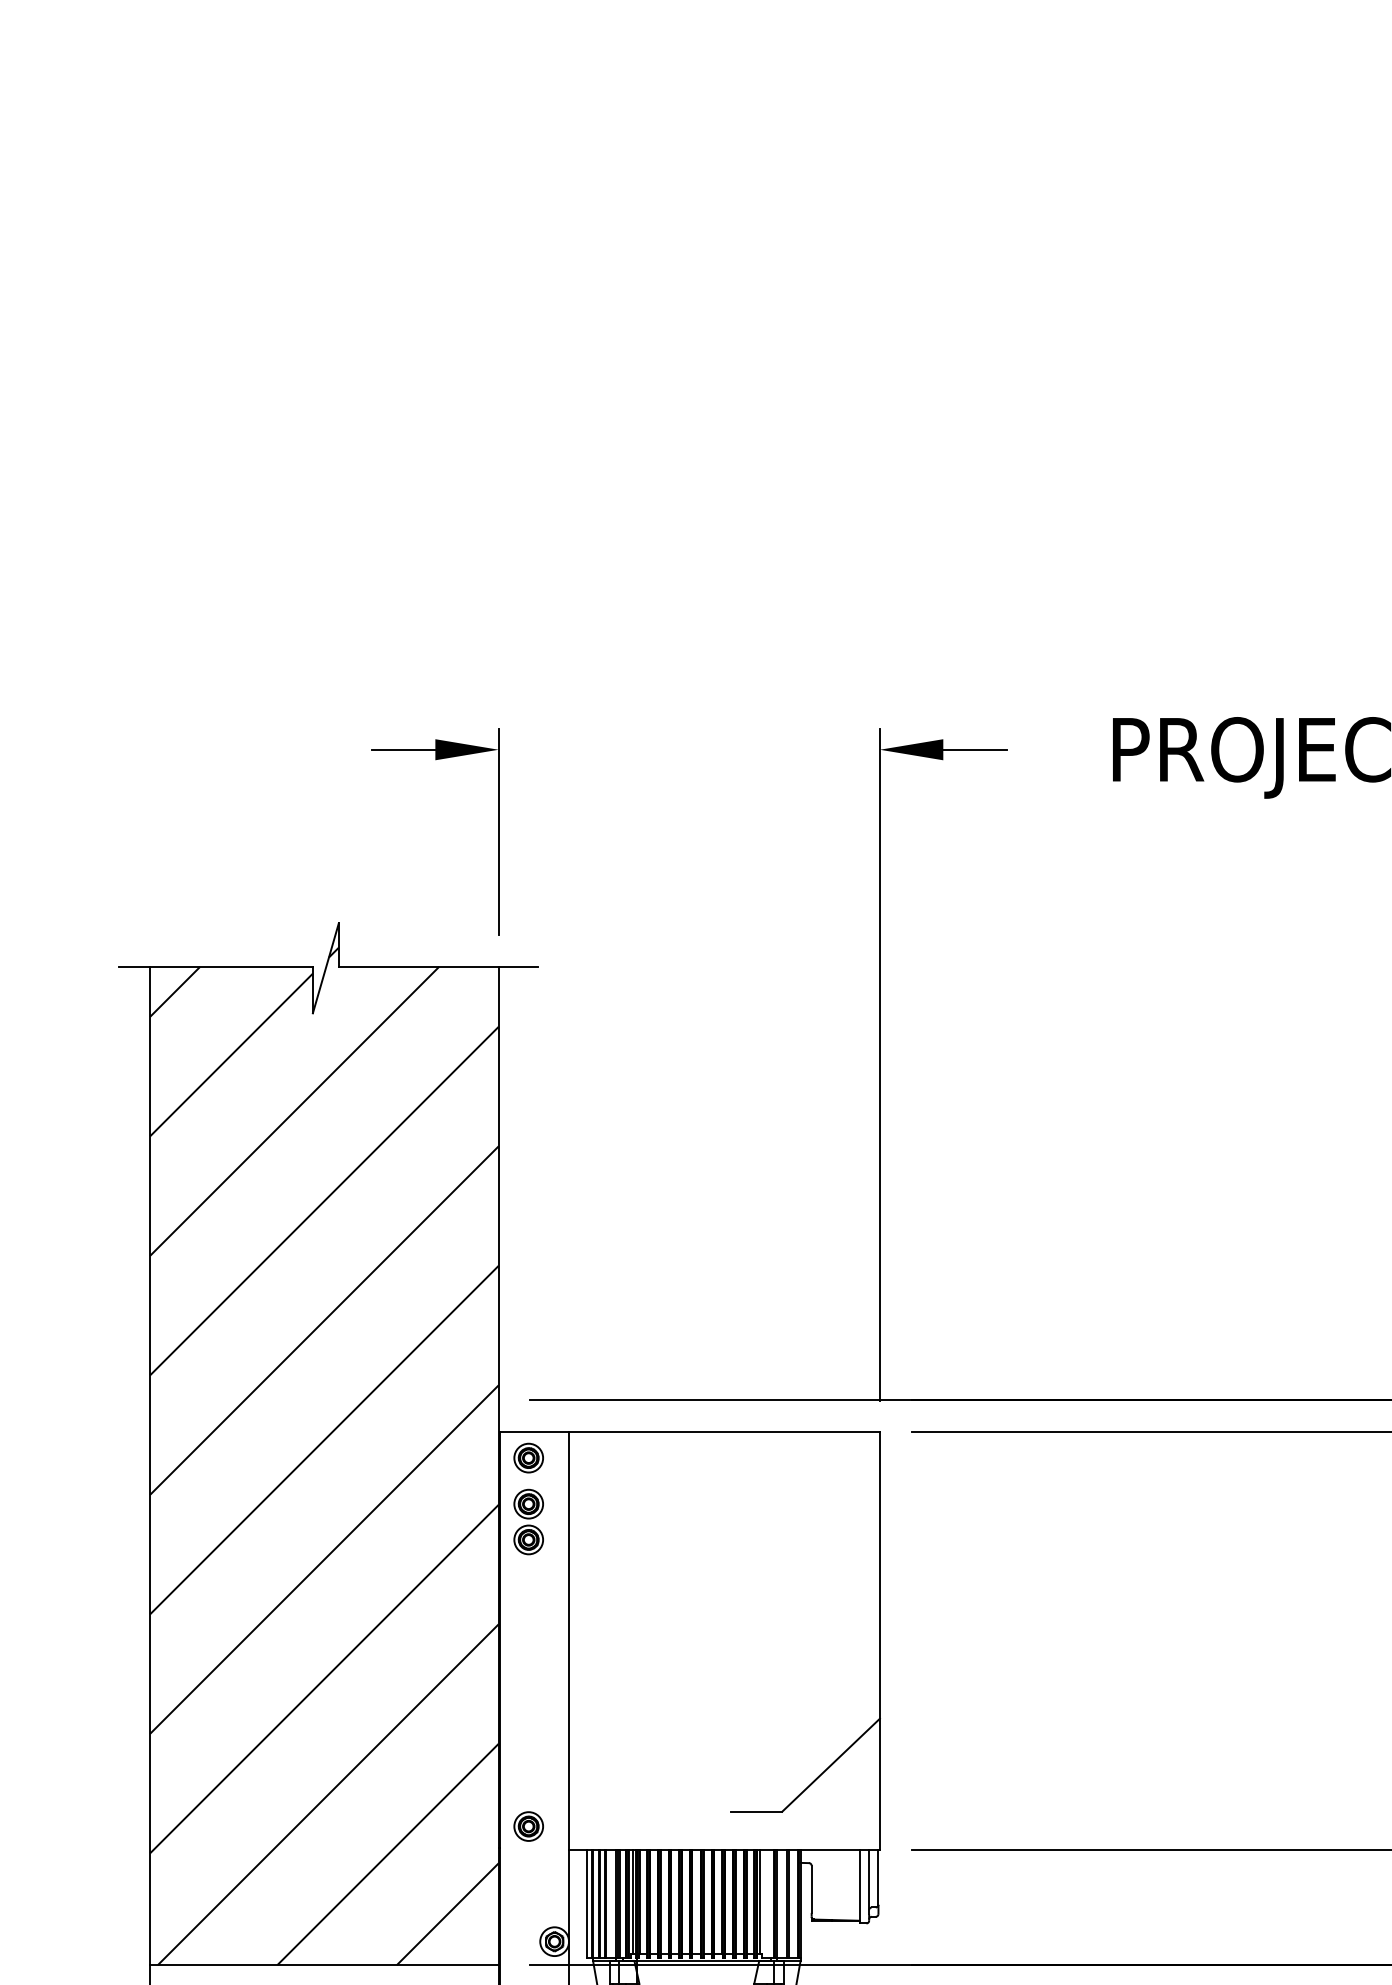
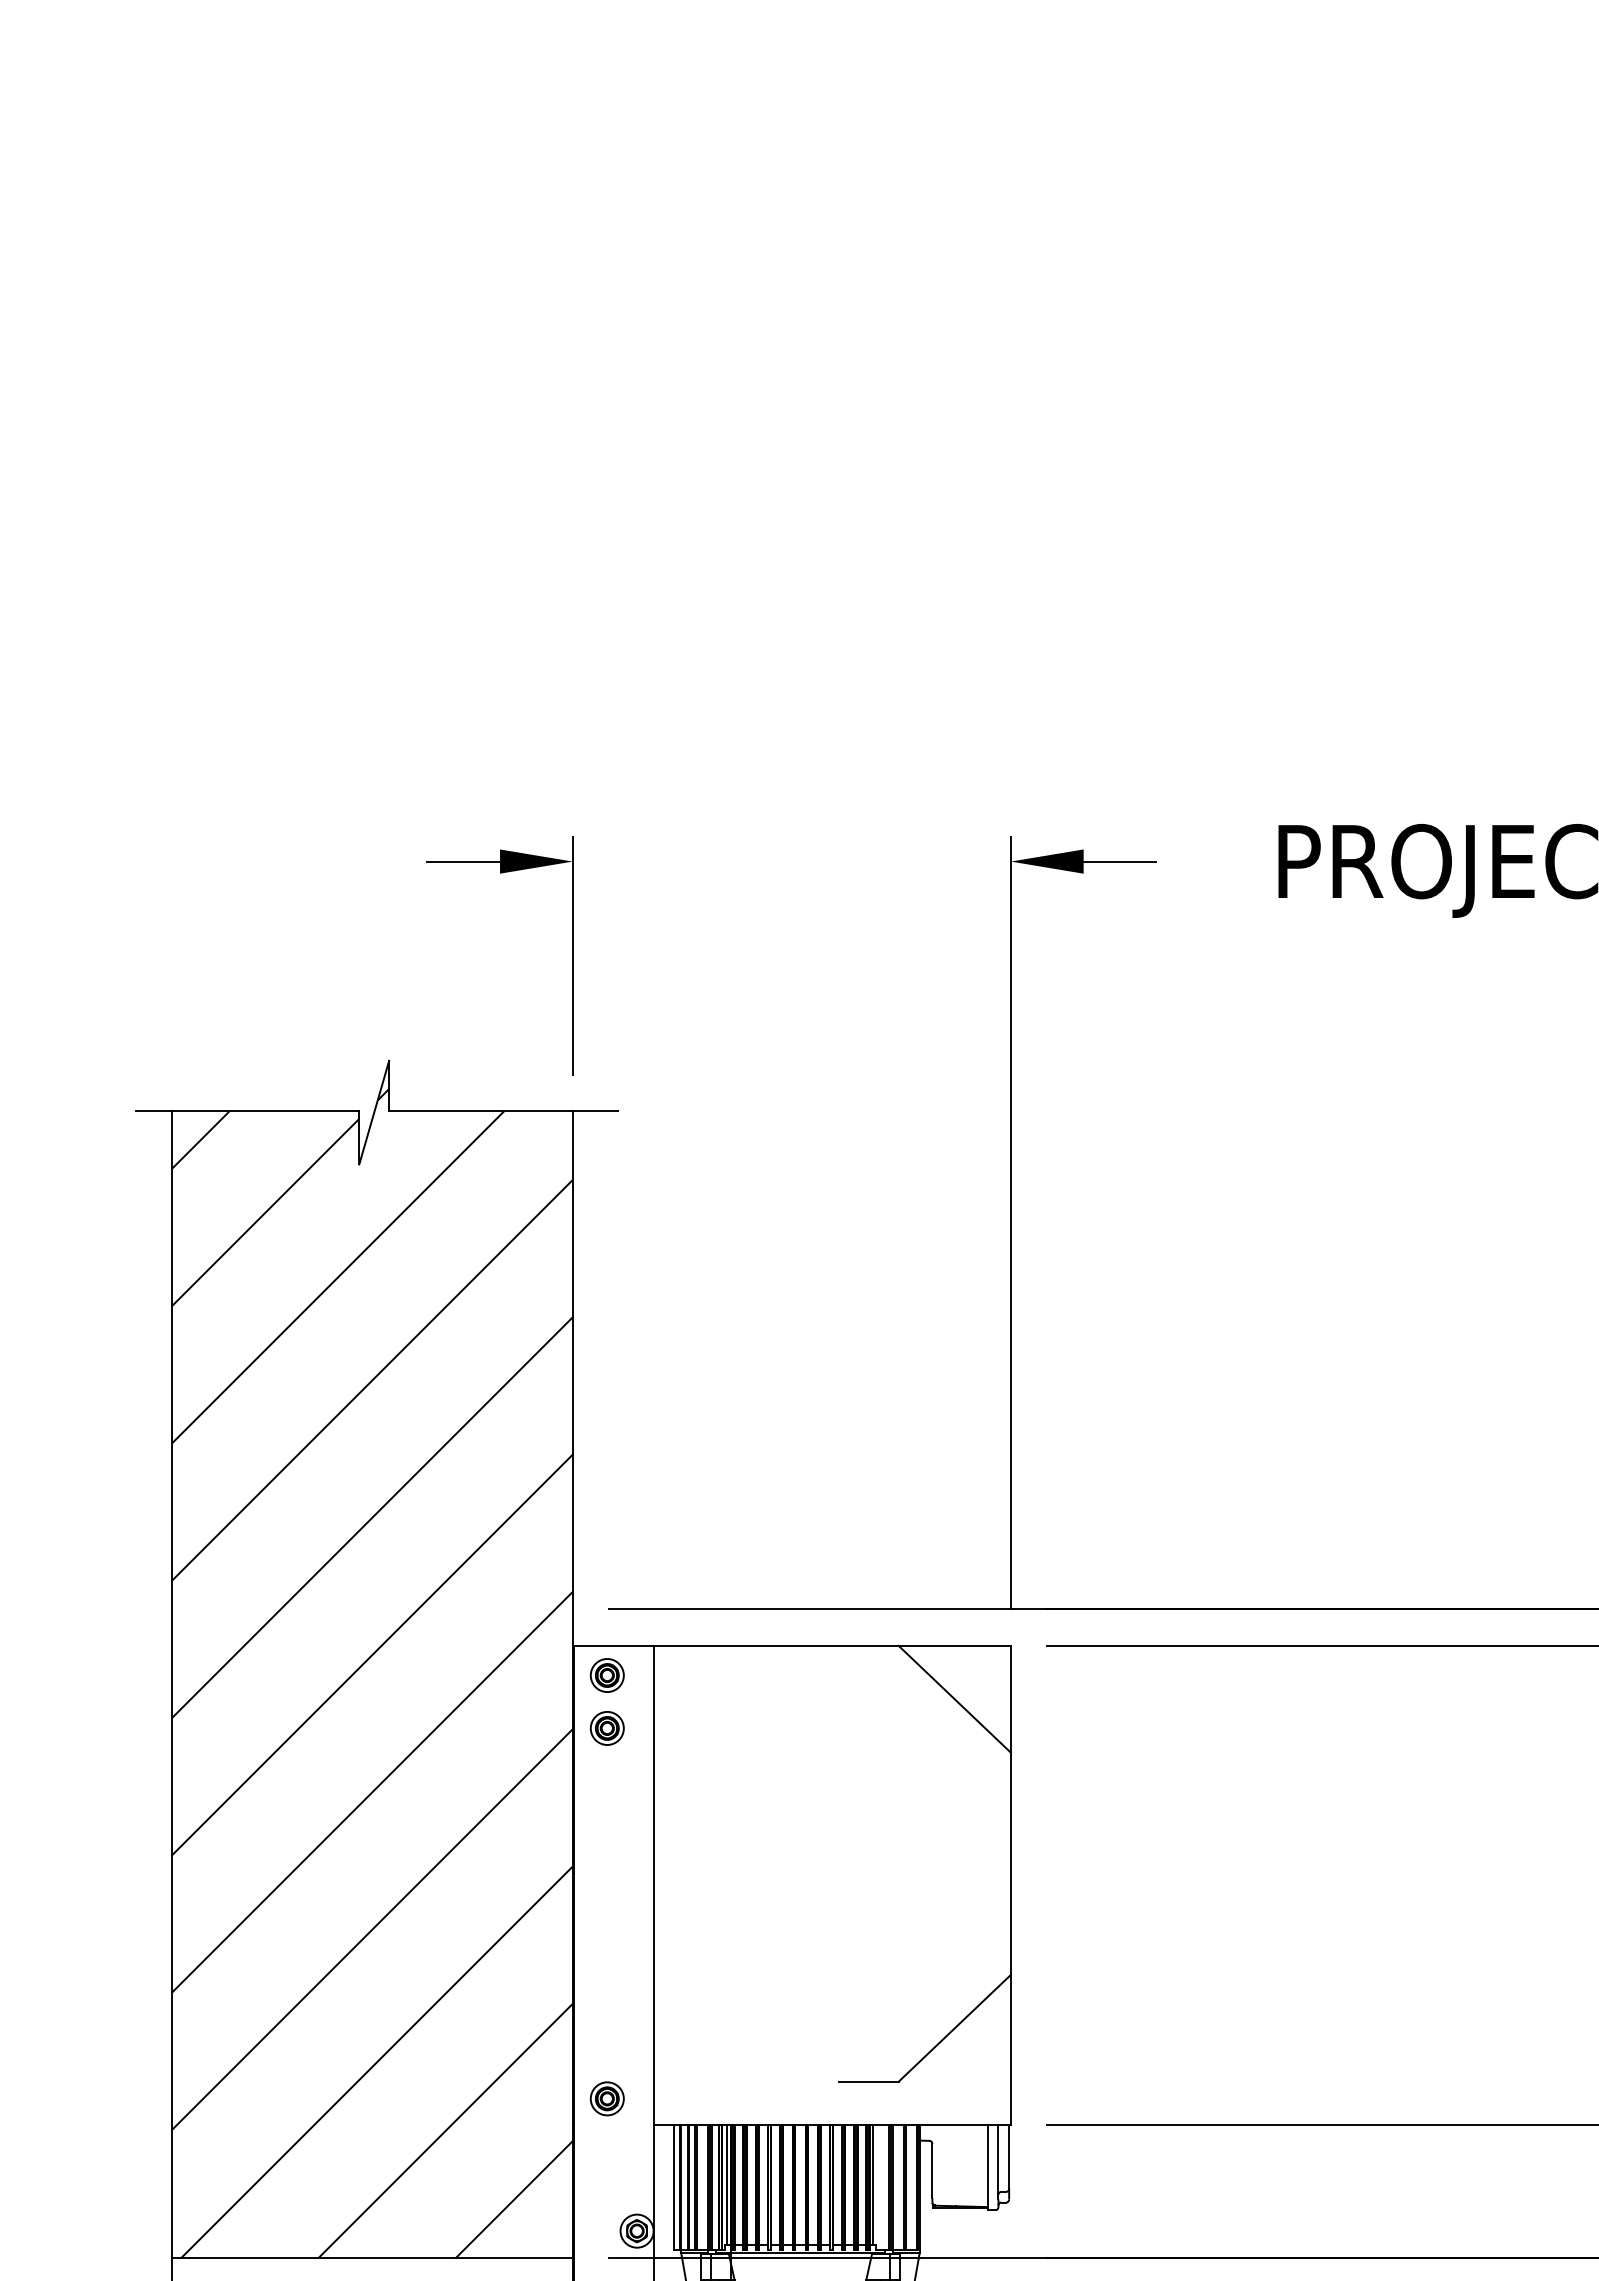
line: (830, 1478) -> (954, 1698), added
part: (528, 1539) -> (606, 1769), removed

